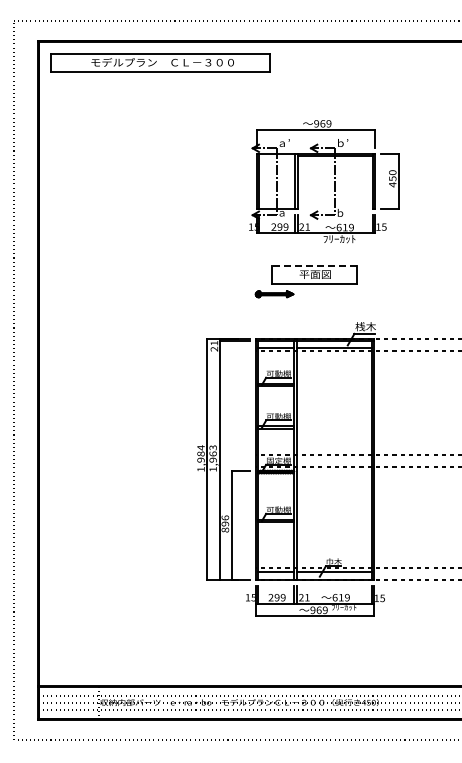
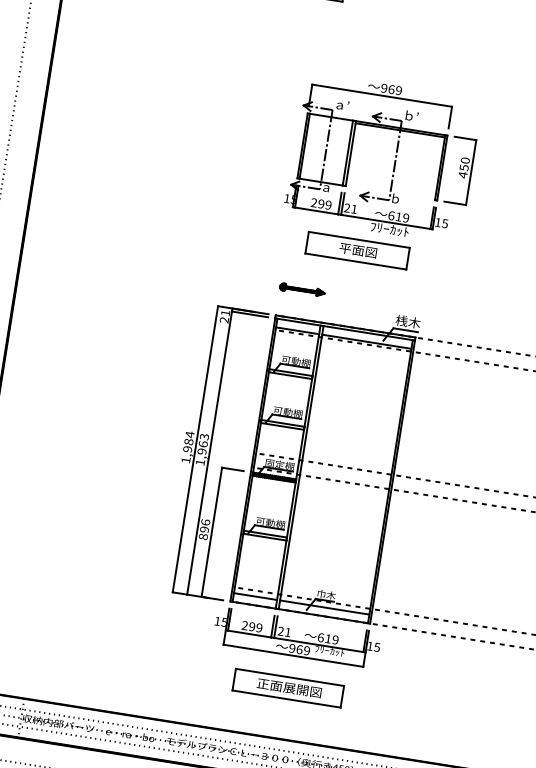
part: (334, 181) -> (394, 160), moved
line: (314, 265) -> (358, 239), dashed -> solid
part: (274, 294) -> (302, 290), moved
part: (314, 643) -> (287, 688), added

